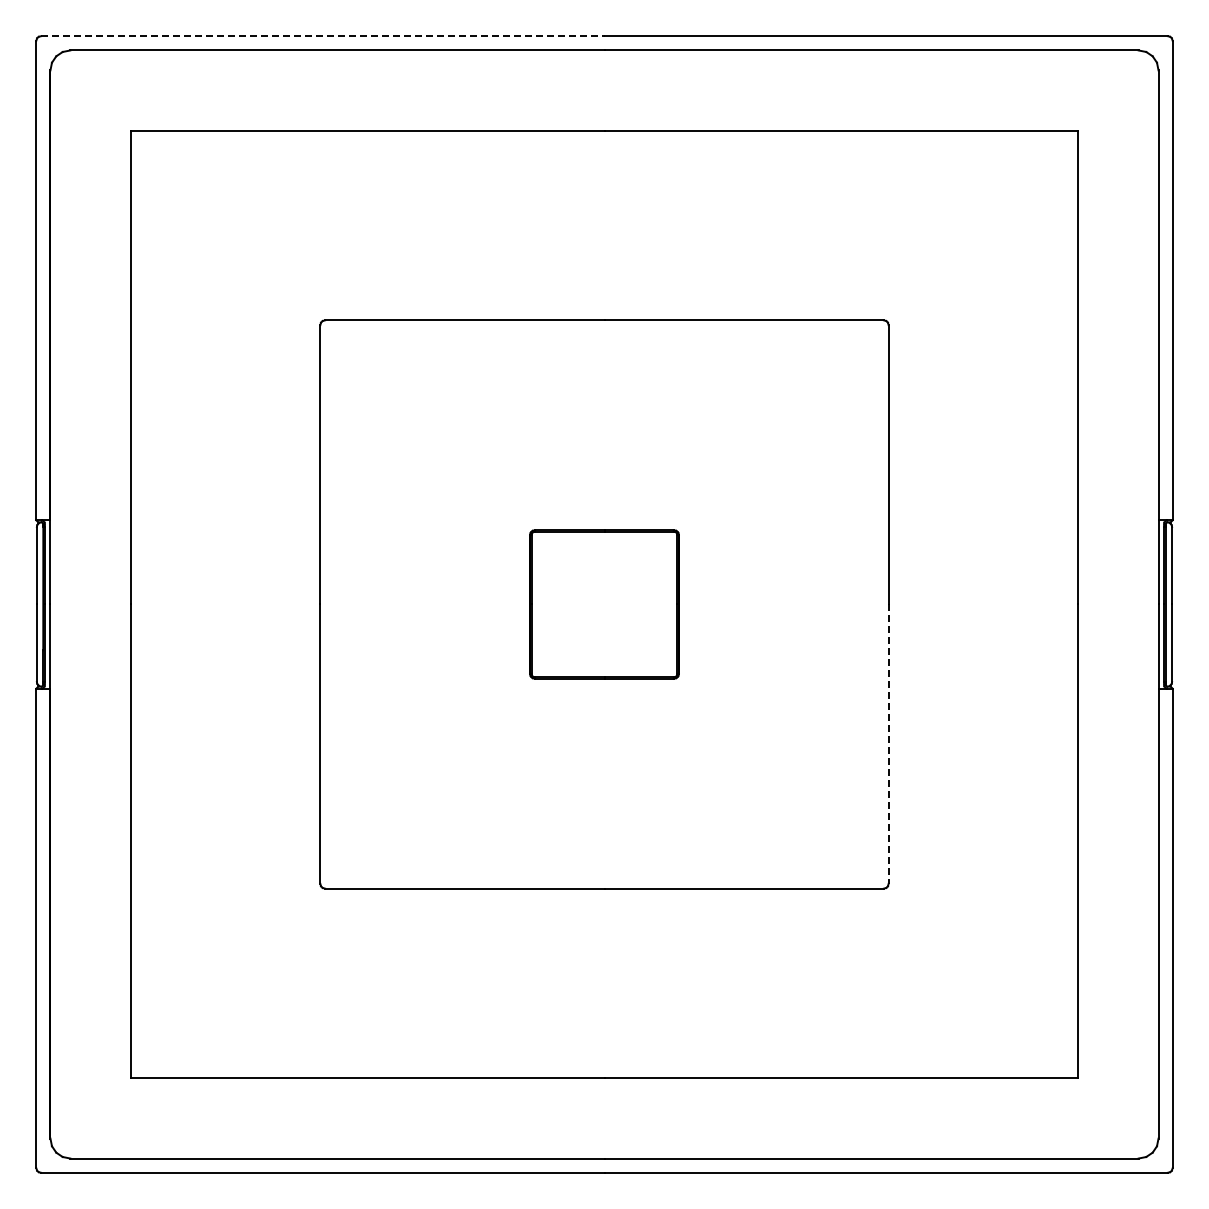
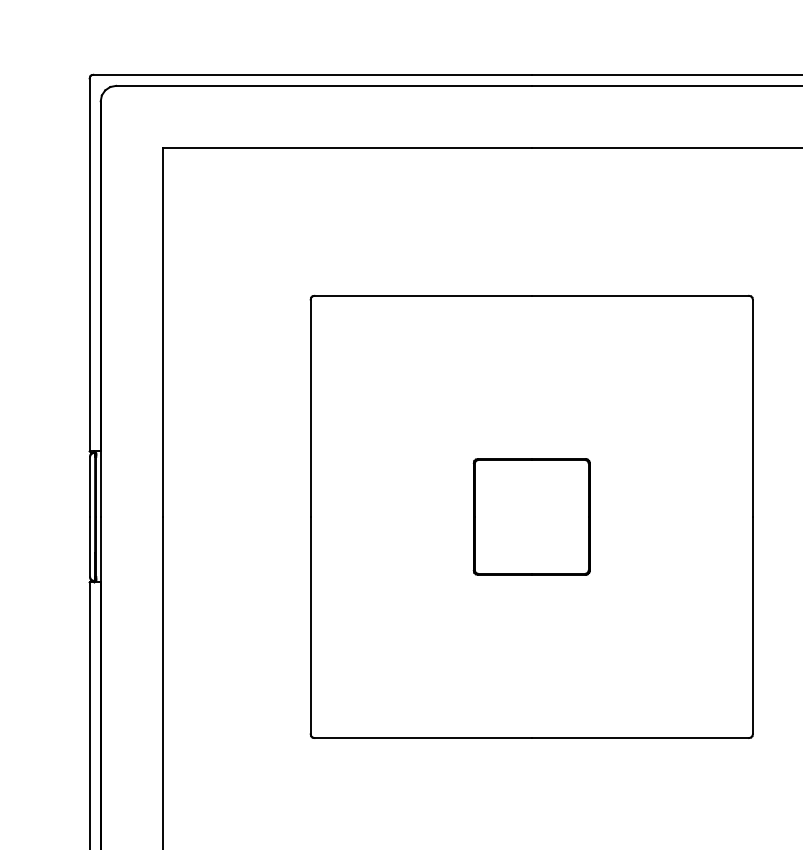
line: (322, 36) -> (312, 74), dashed -> solid
line: (888, 744) -> (752, 625), dashed -> solid

